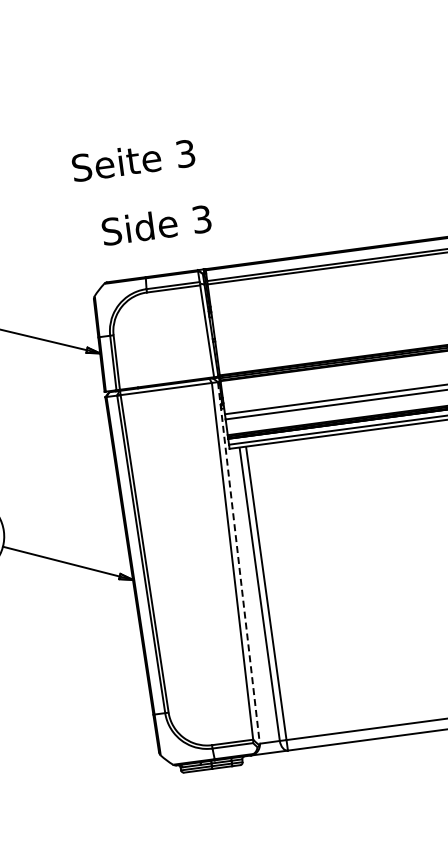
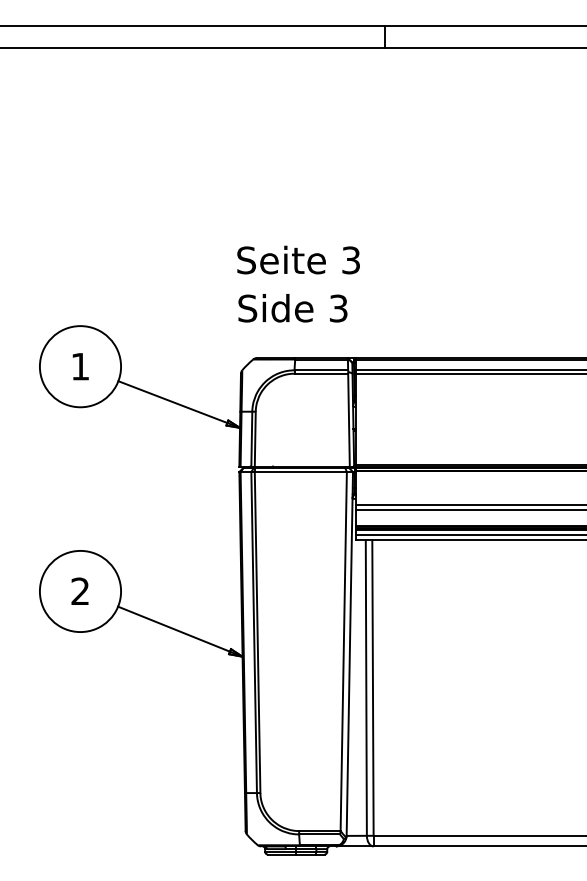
text: (133, 159) -> (298, 259), moved
text: (156, 225) -> (292, 308), moved
line: (238, 562) -> (349, 653), dashed -> solid

